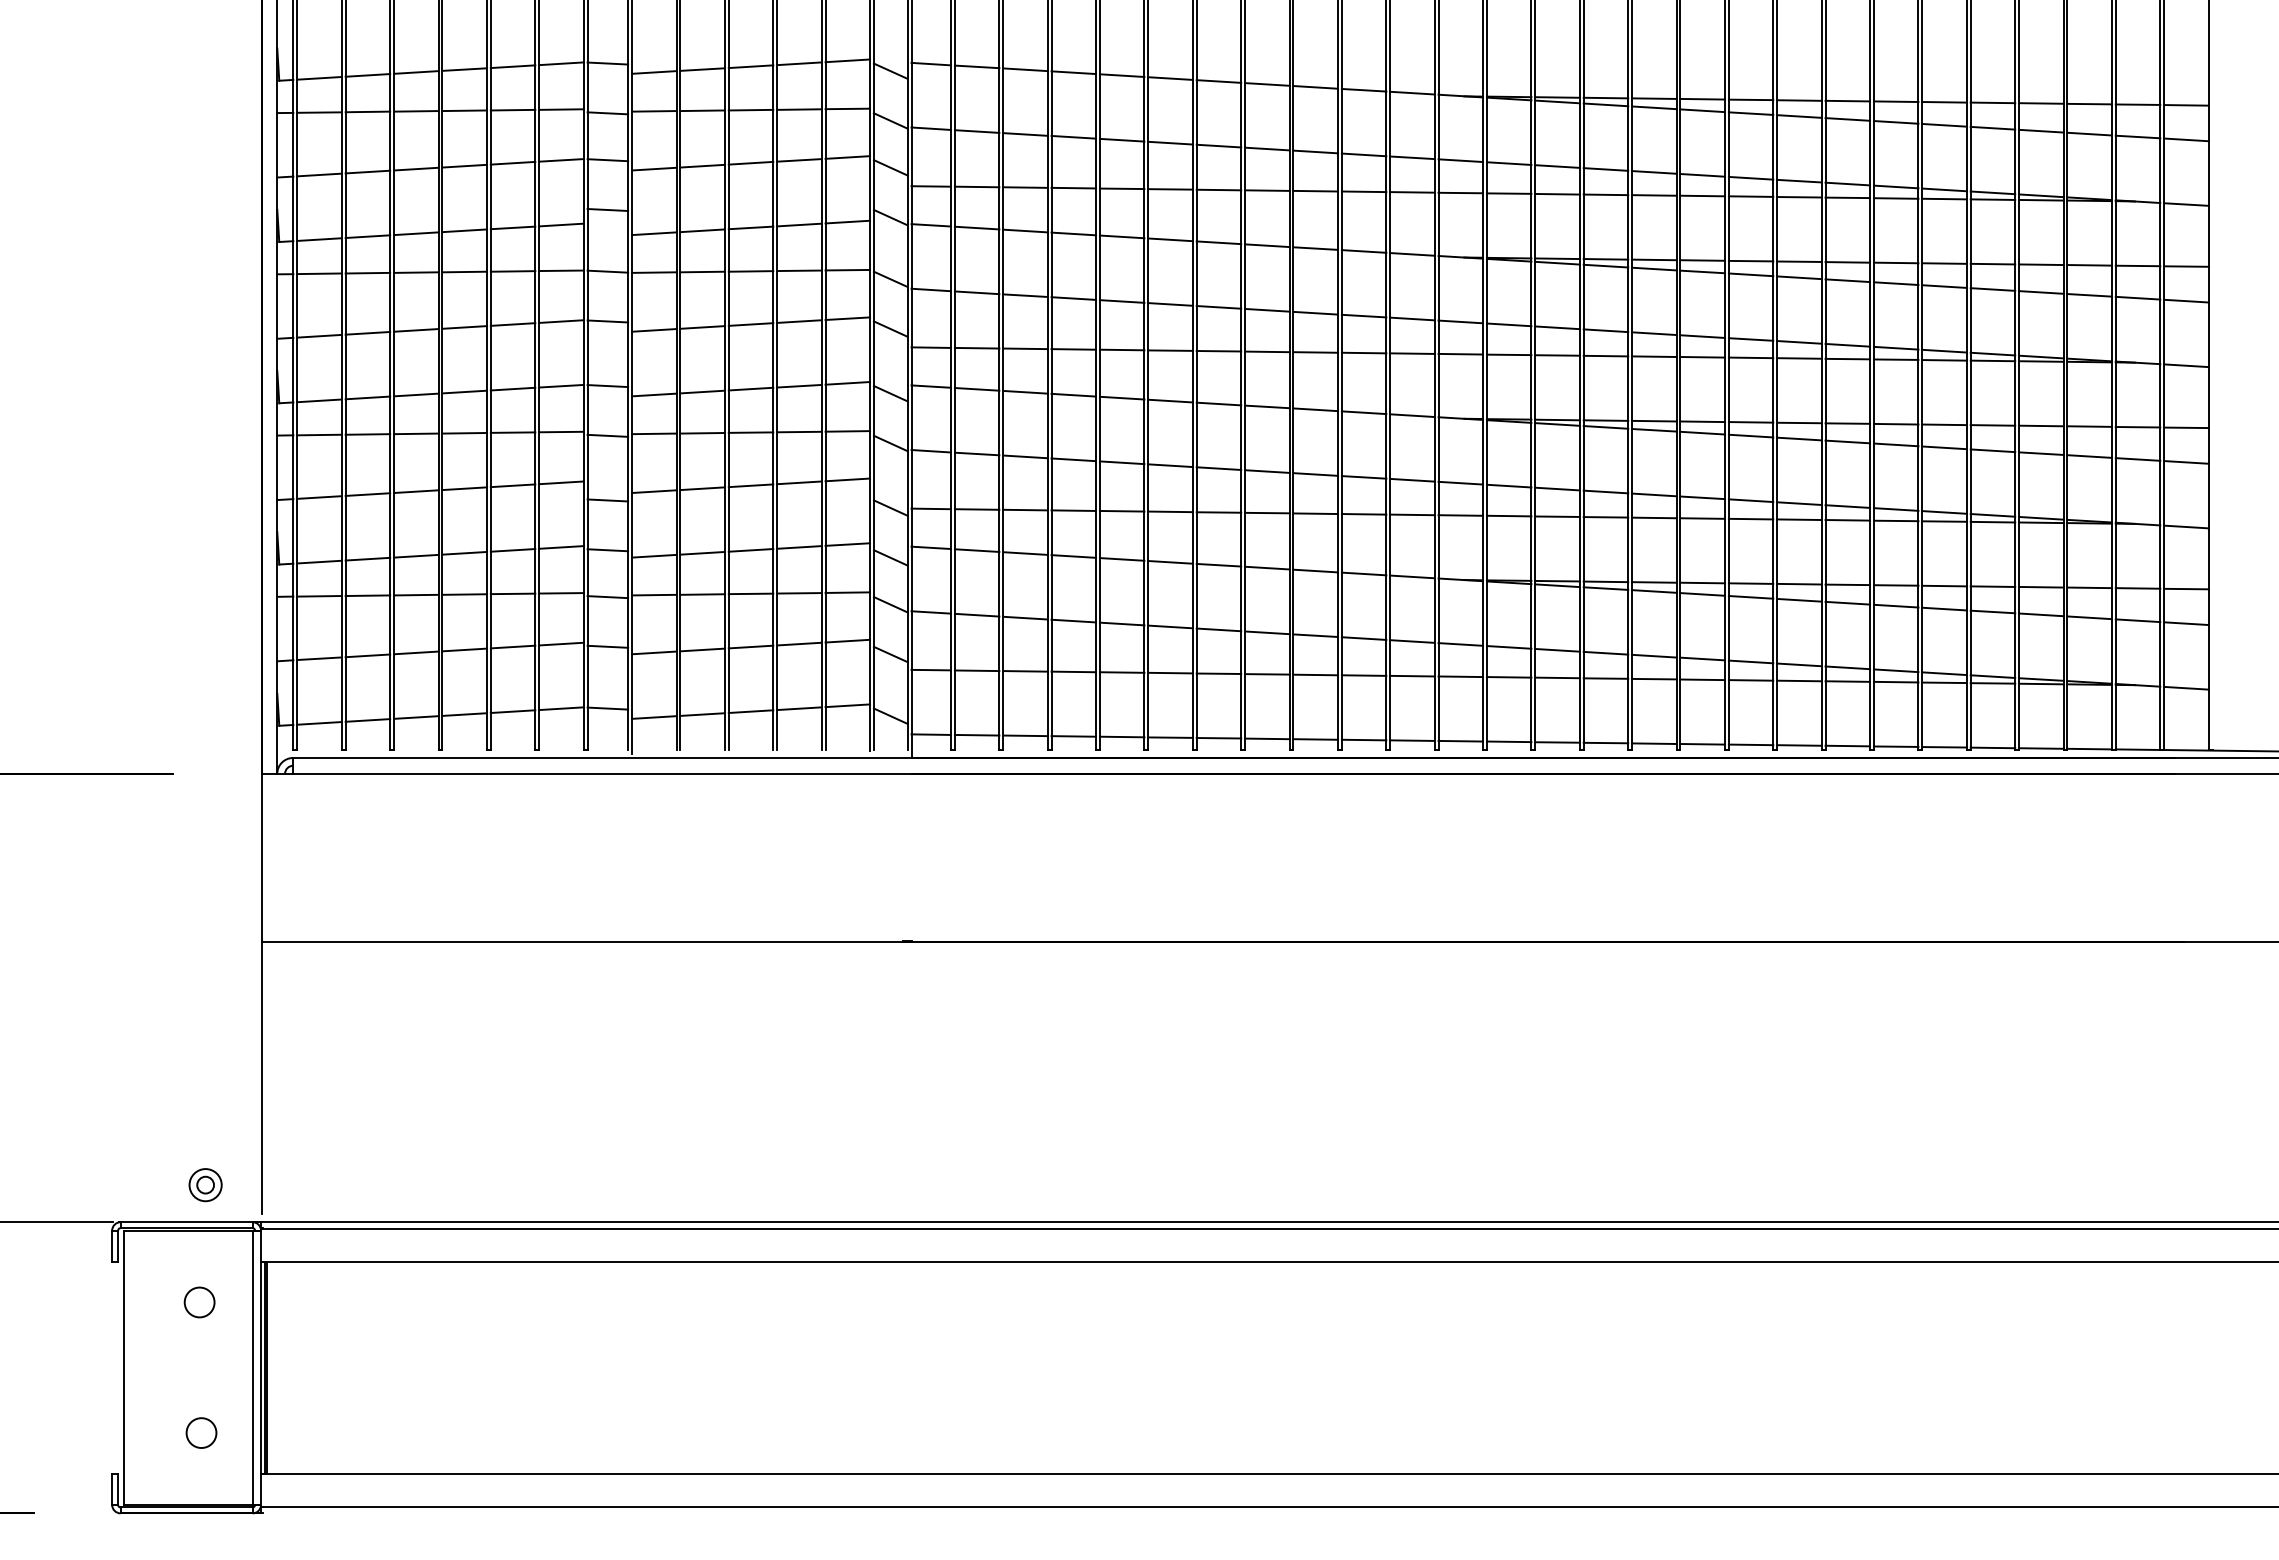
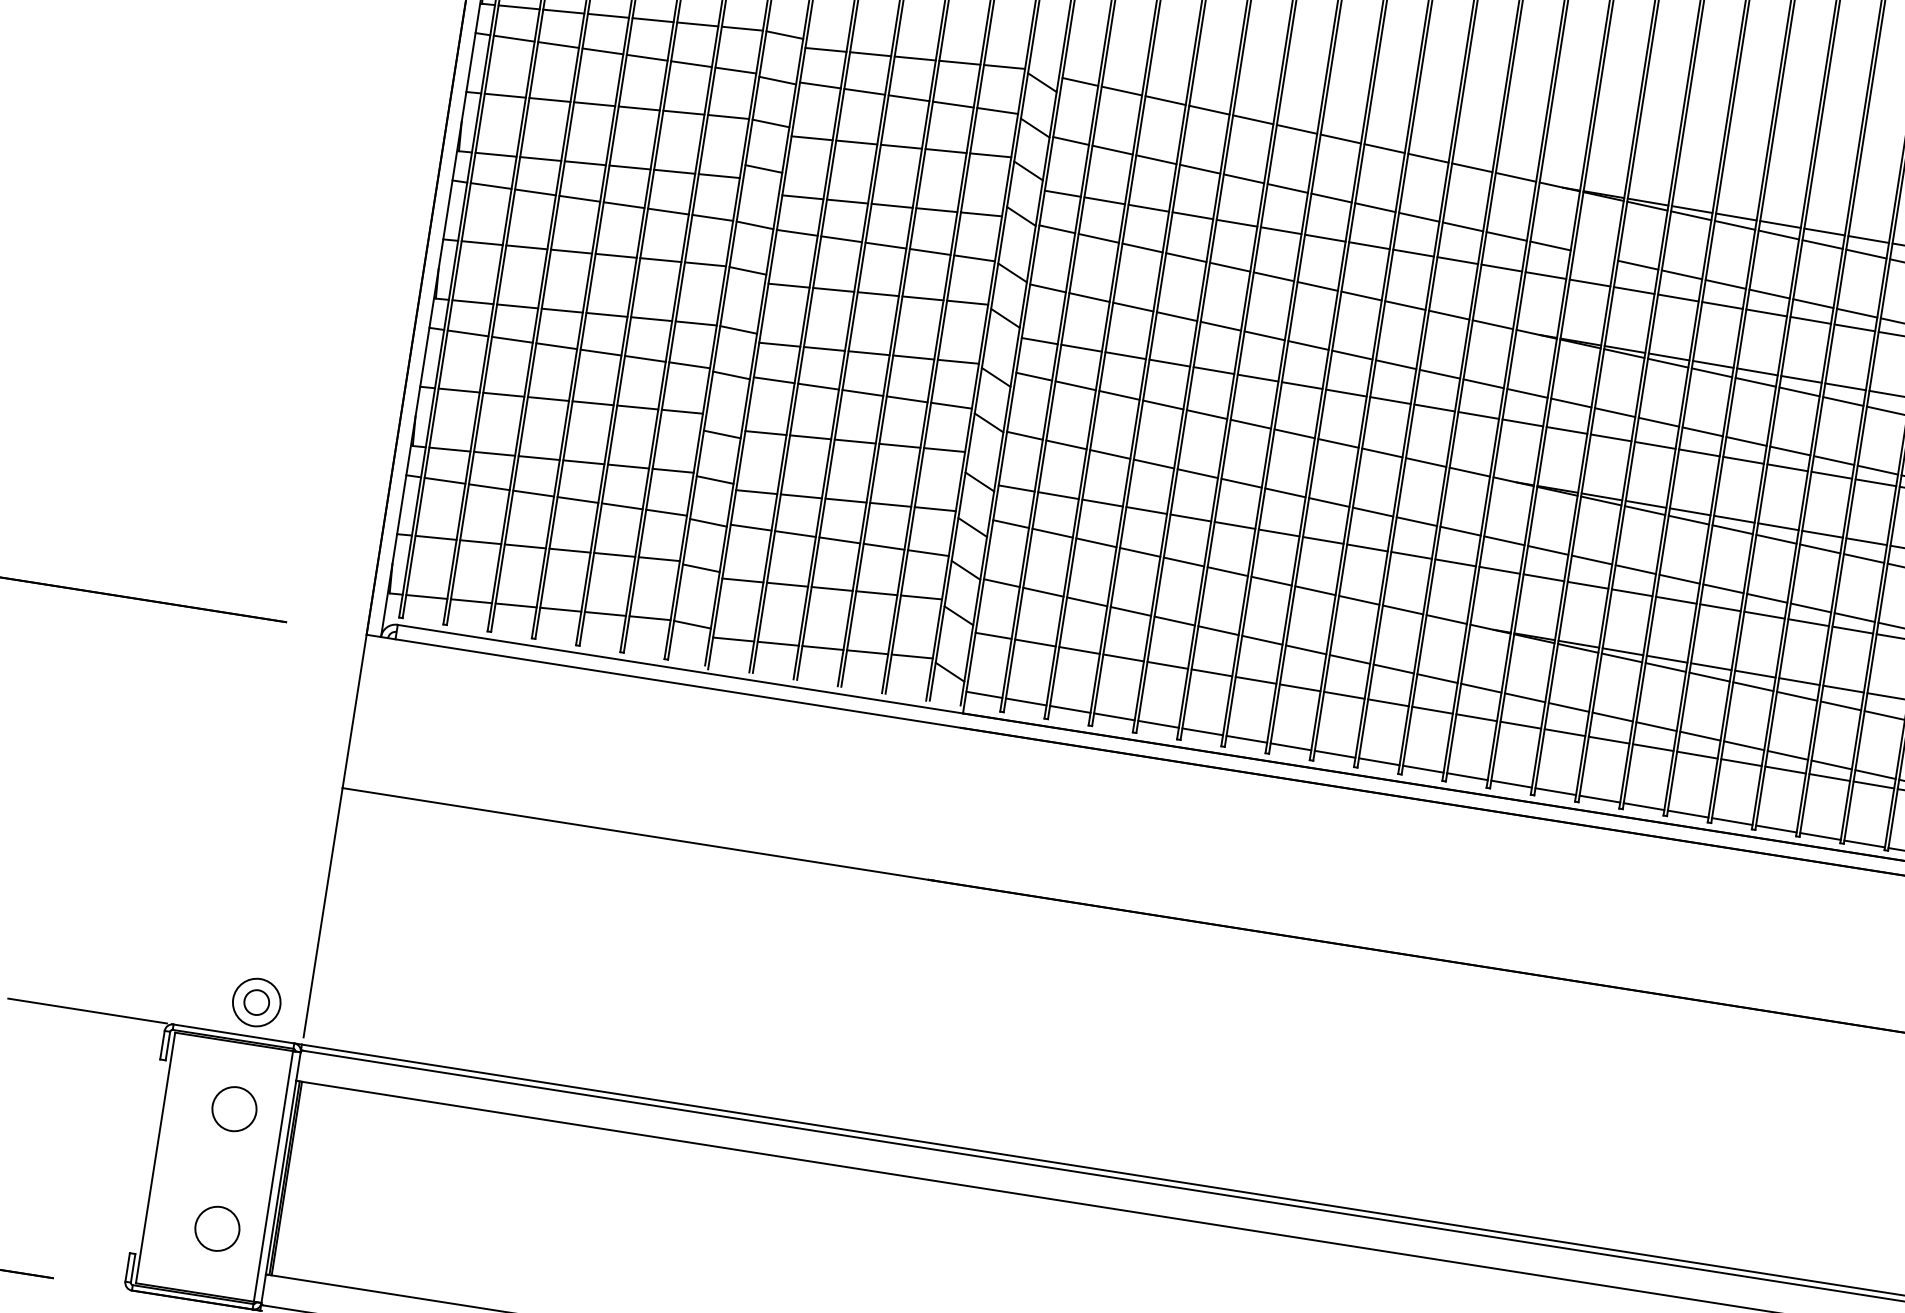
line: (1508, 163) -> (1593, 255), removed
part: (205, 1185) -> (256, 1003), size x1.6
circle: (199, 1302) -> (234, 1109), size x1.6
circle: (201, 1432) -> (217, 1228), size x1.6

